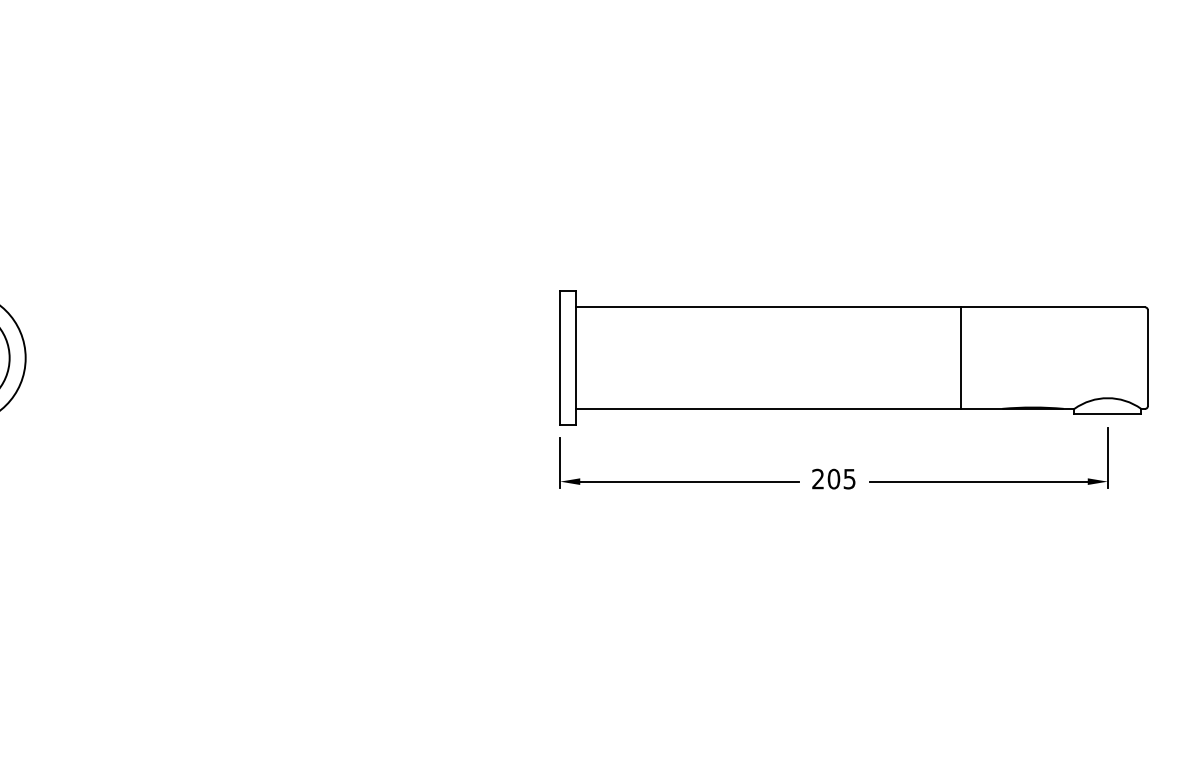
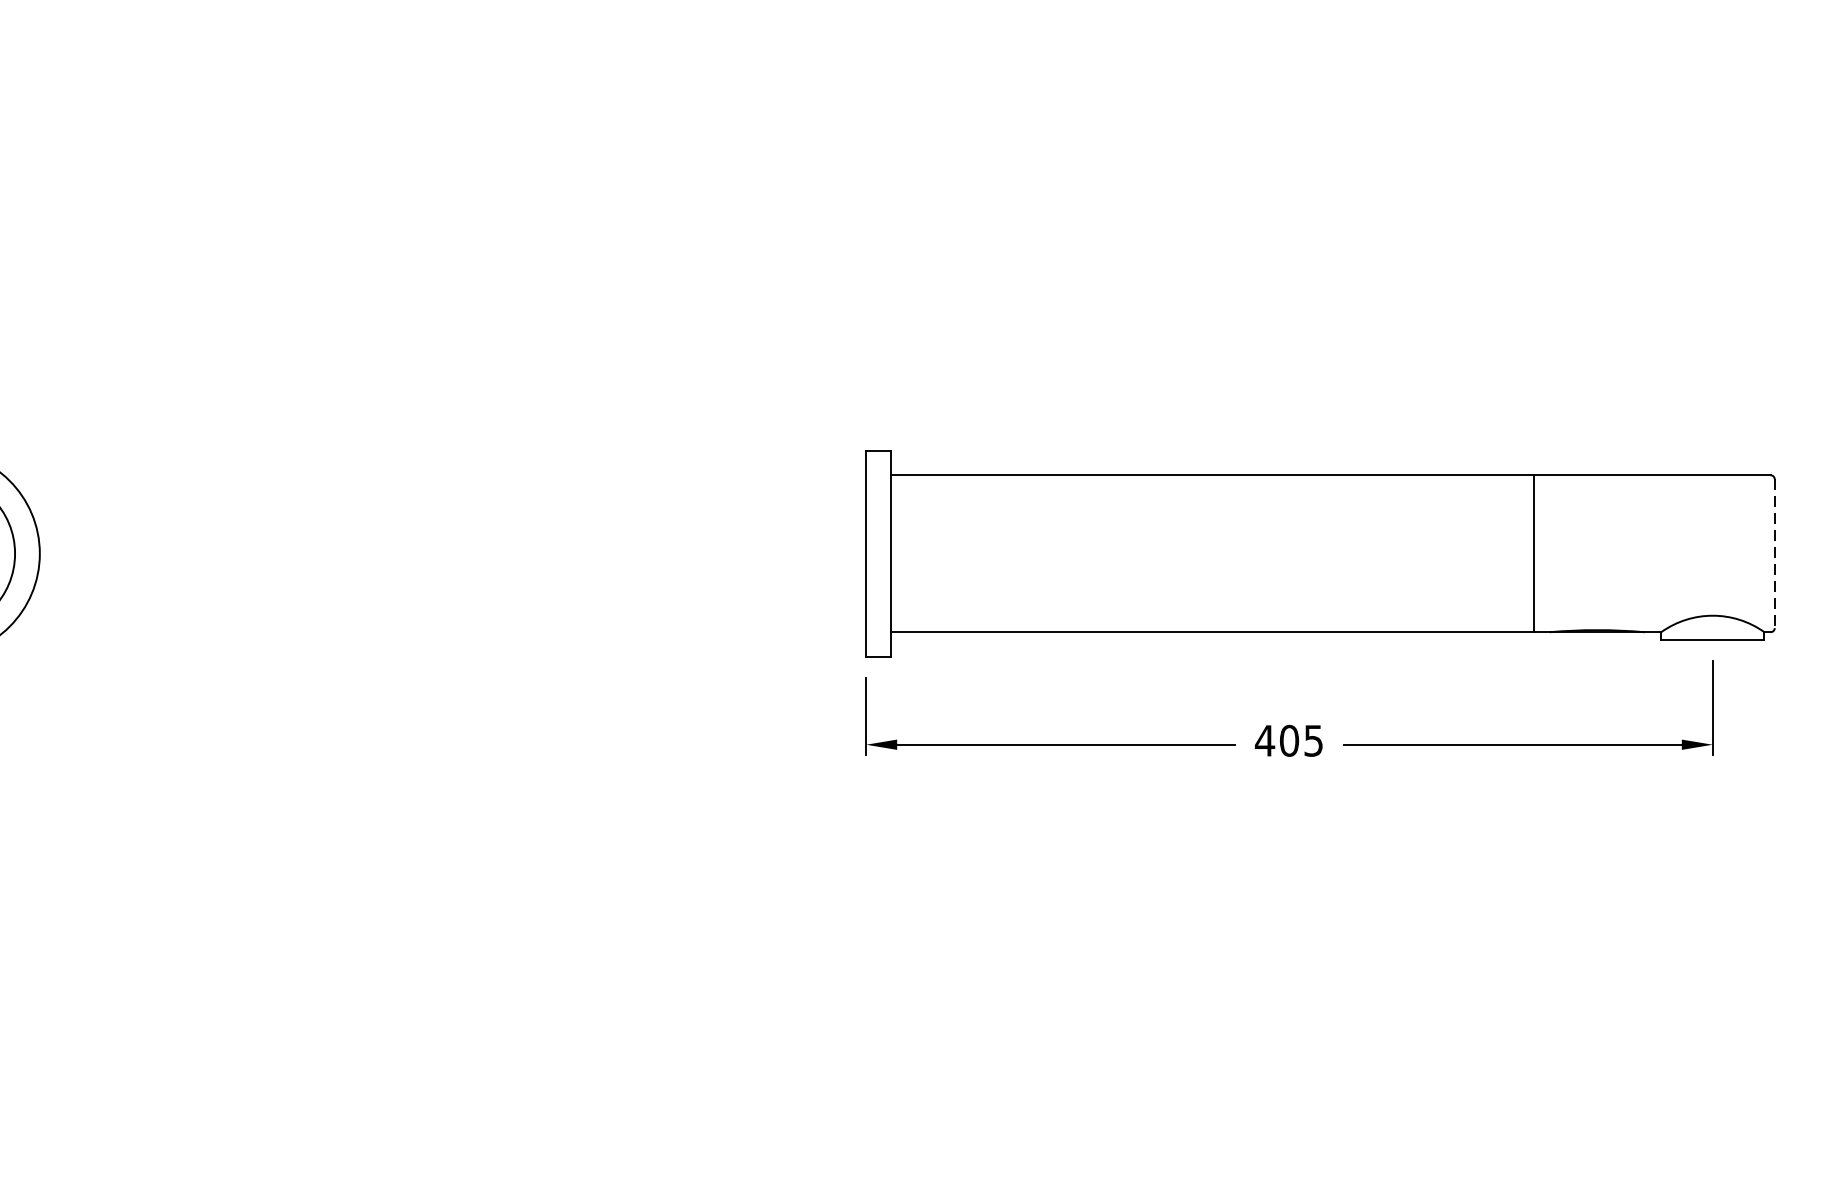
line: (960, 357) -> (1532, 552), moved
line: (1147, 358) -> (1774, 554), solid -> dashed
text: (817, 478) -> (1263, 739), 205 -> 405

